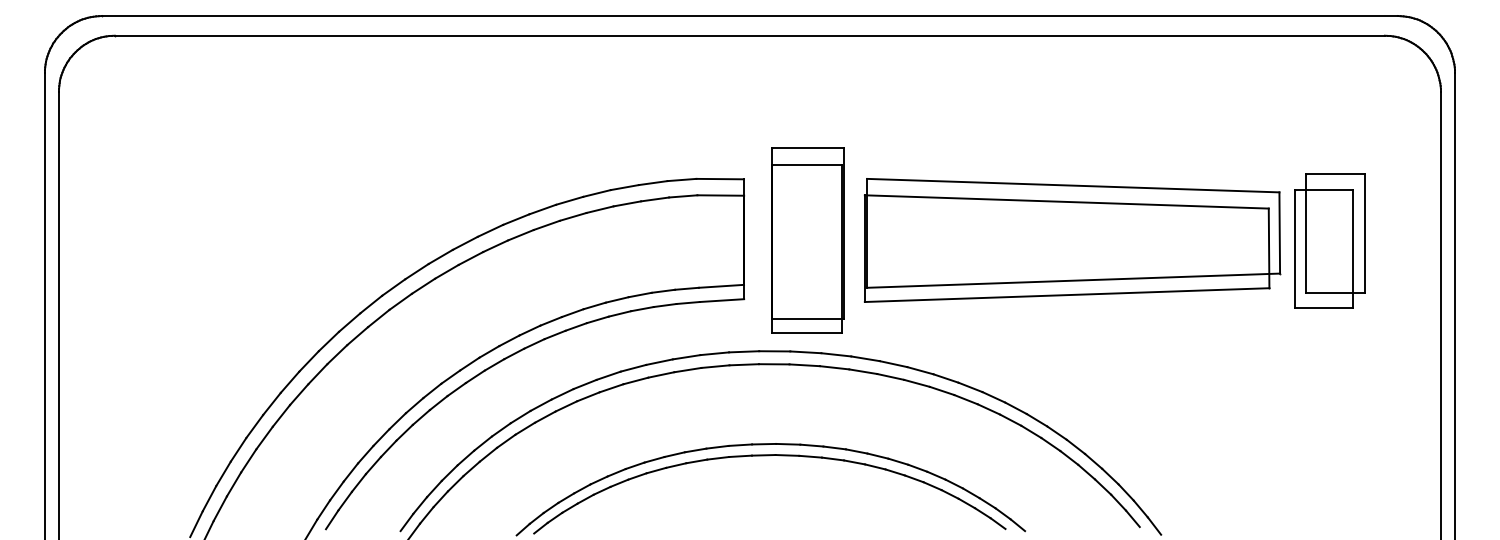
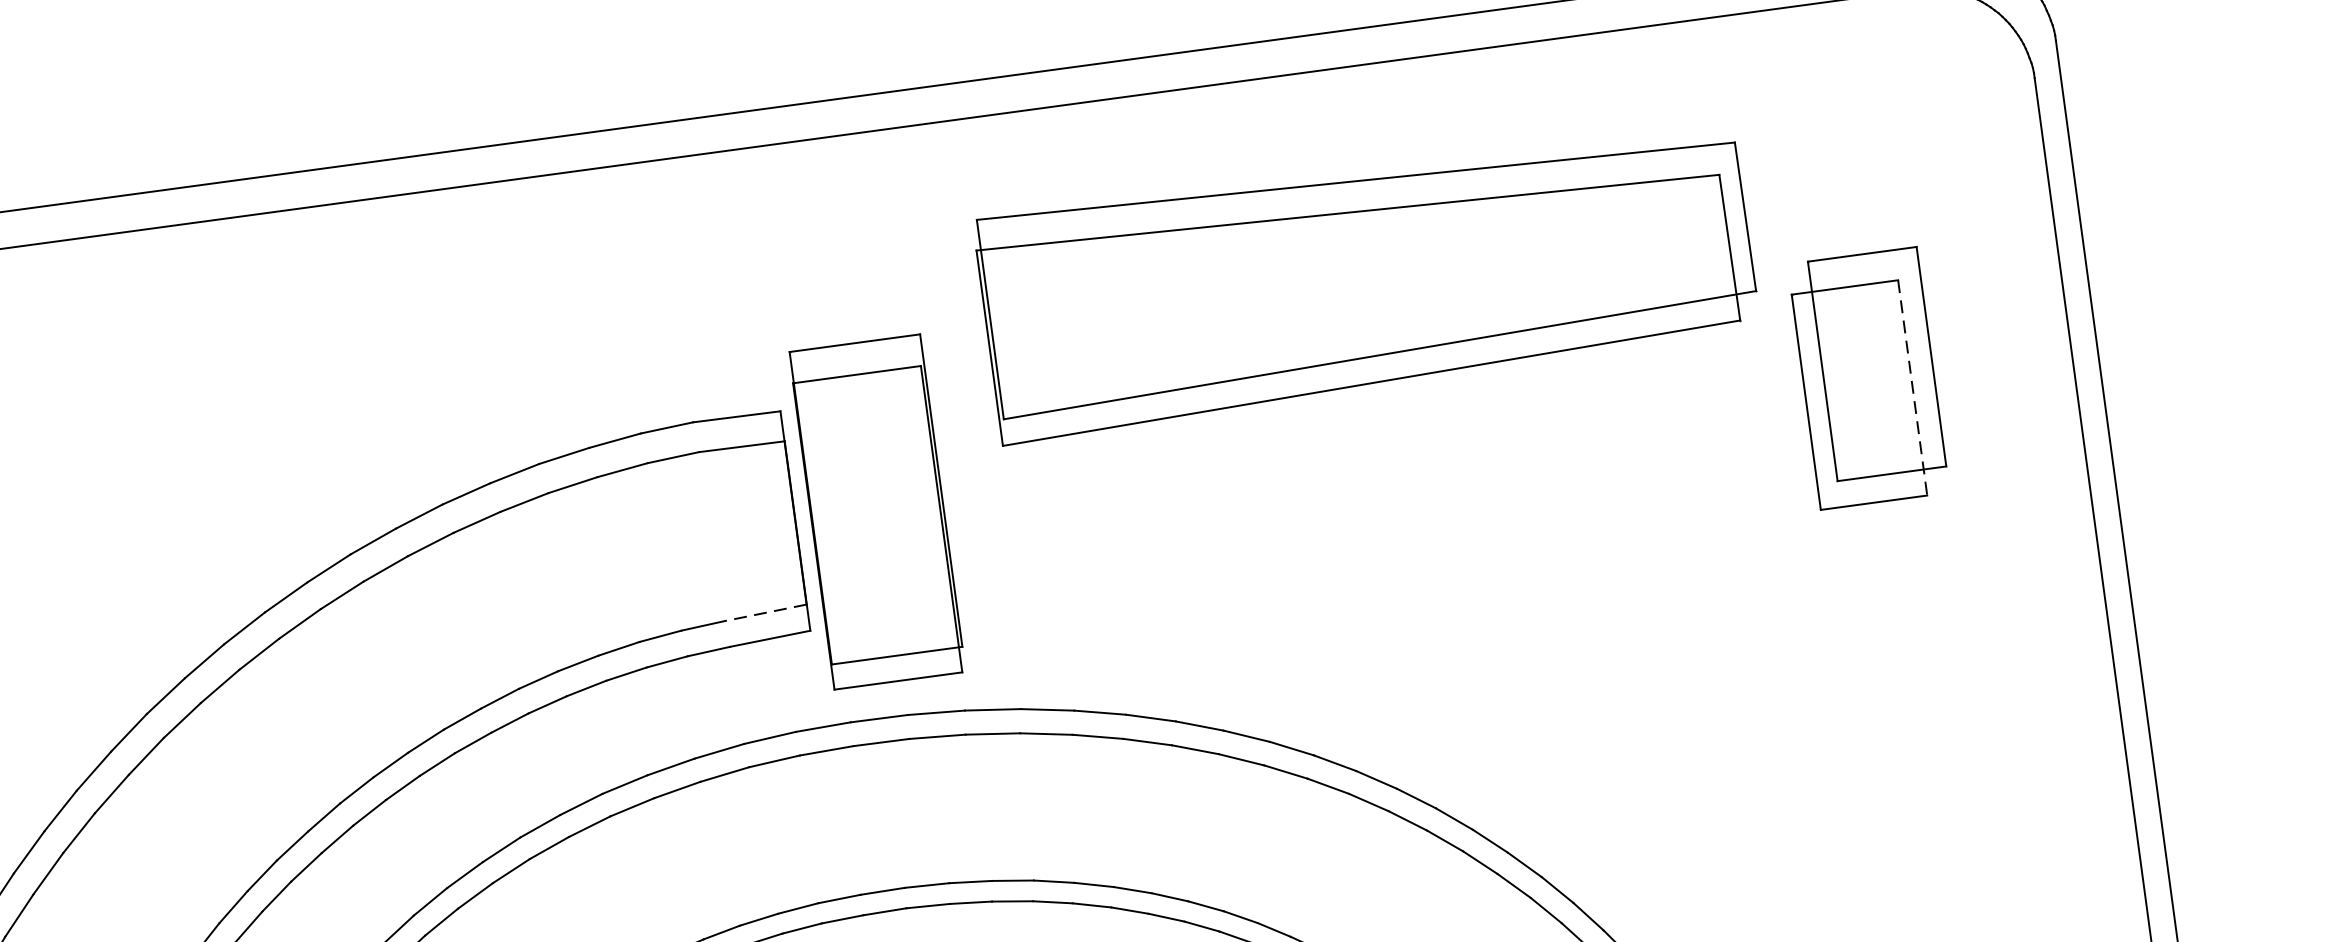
part: (807, 240) -> (877, 512), moved
part: (1072, 240) -> (1367, 281), moved
line: (1353, 248) -> (1913, 387), solid -> dashed
line: (721, 286) -> (765, 613), solid -> dashed

